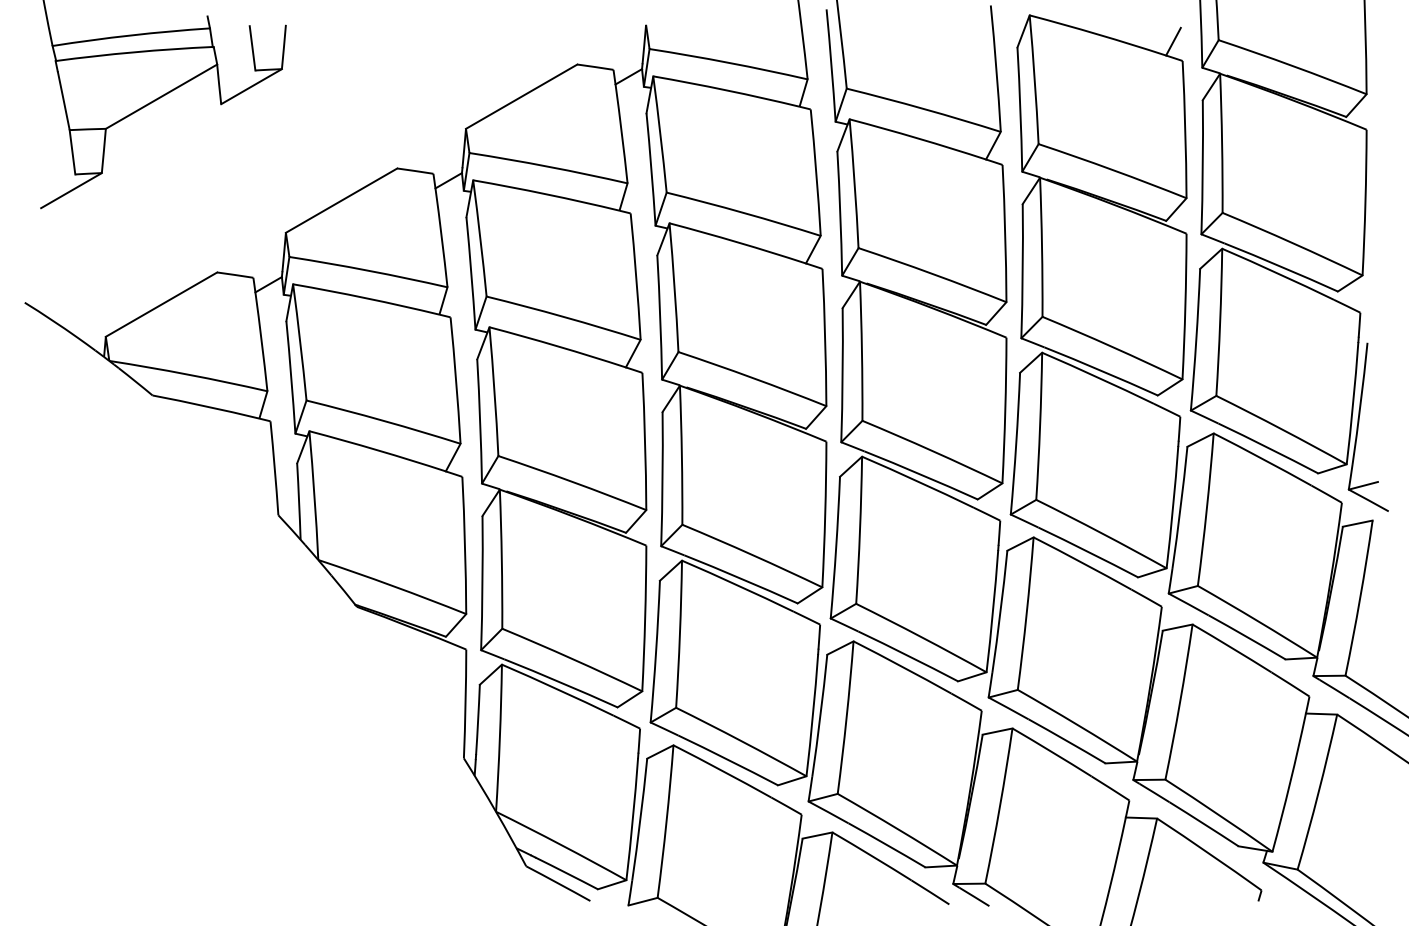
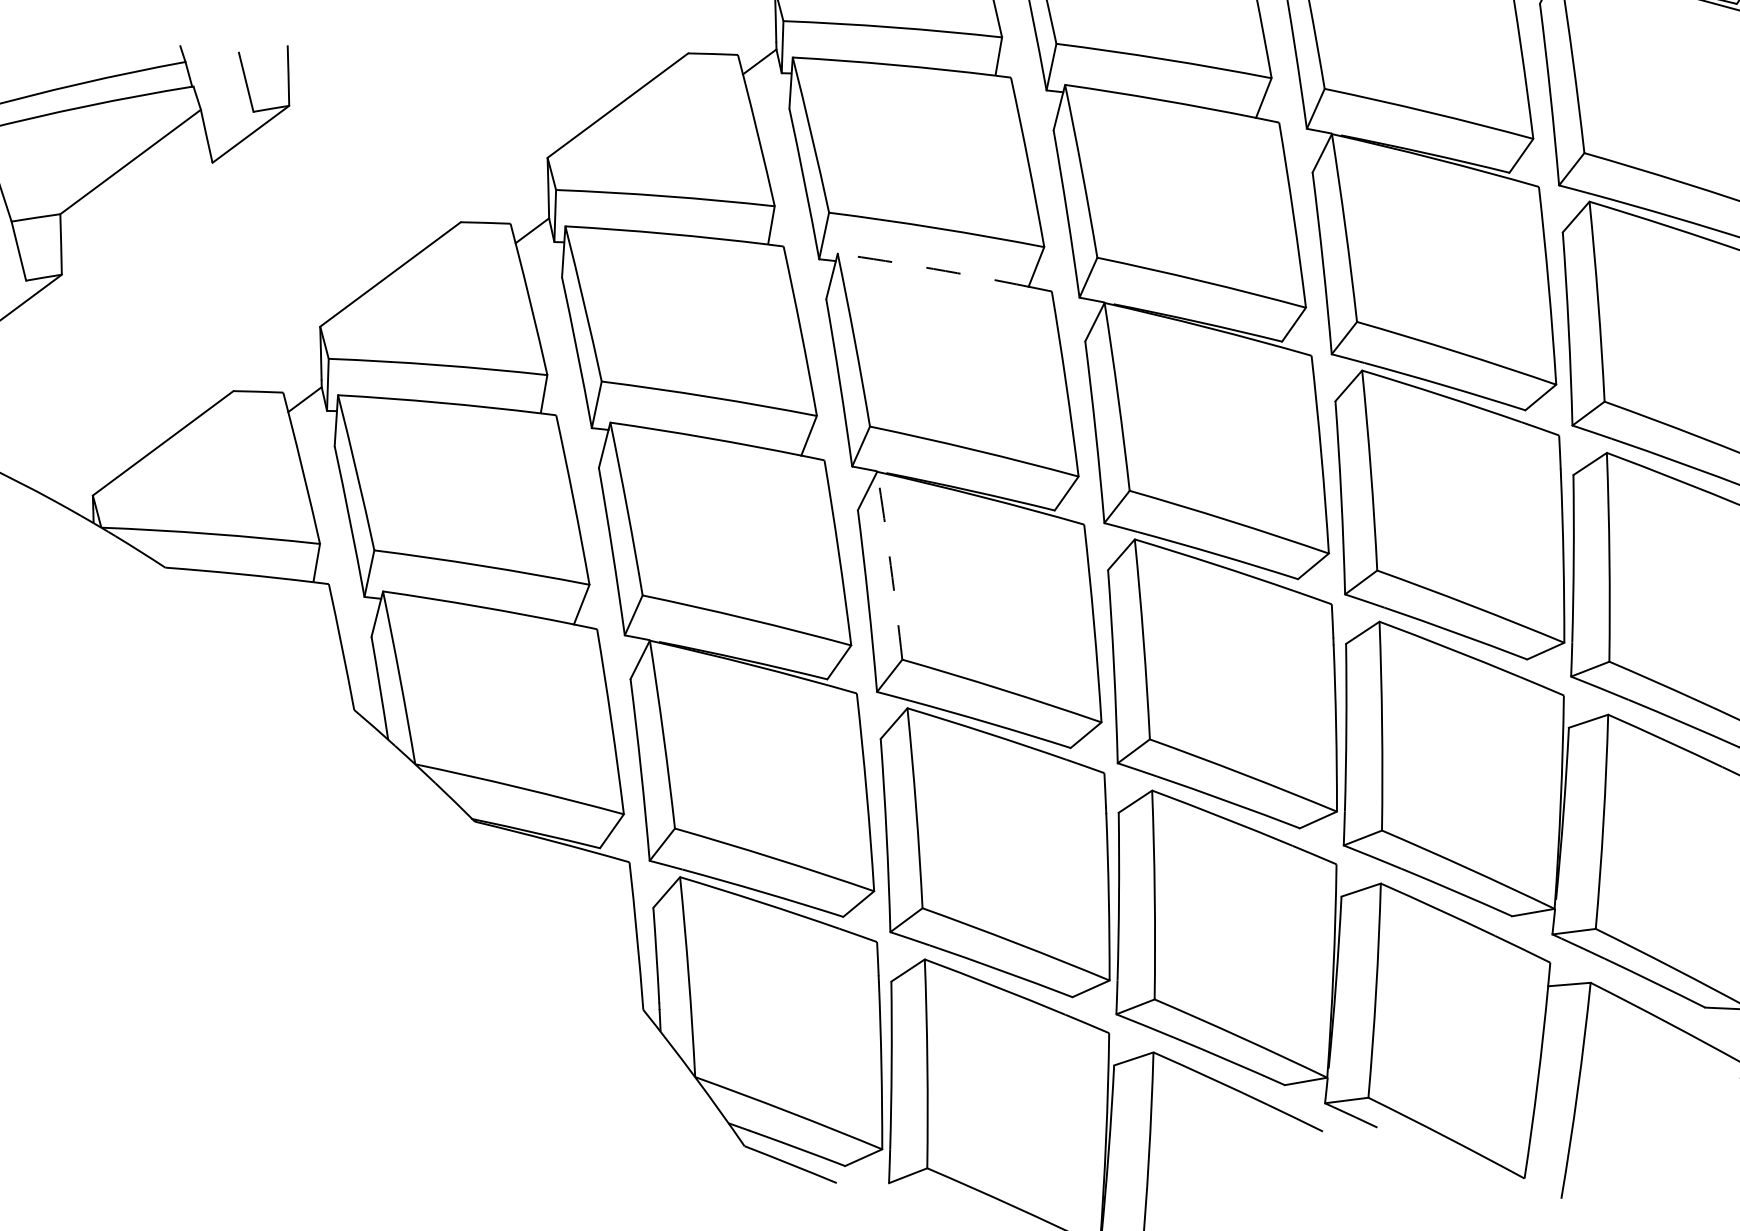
arc: (738, 242) -> (934, 268), solid -> dashed
arc: (681, 455) -> (890, 566), solid -> dashed

